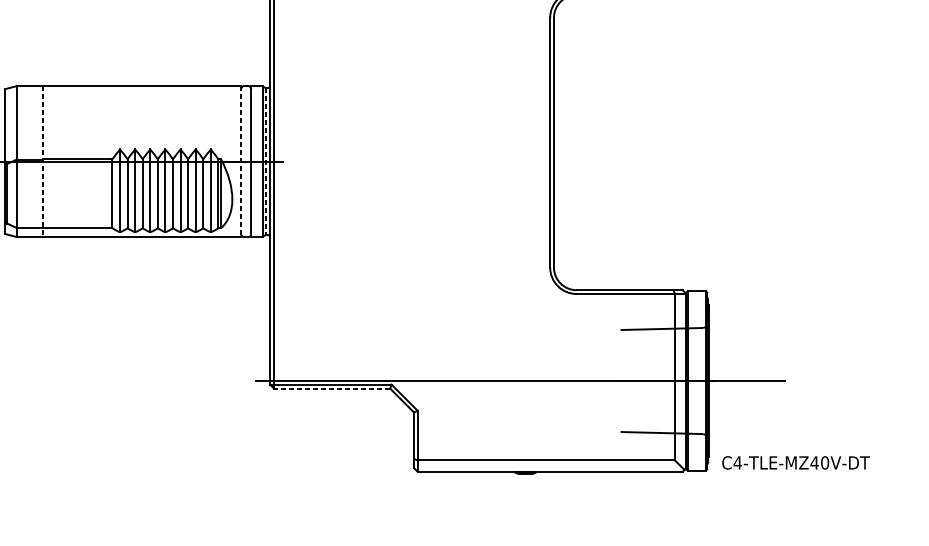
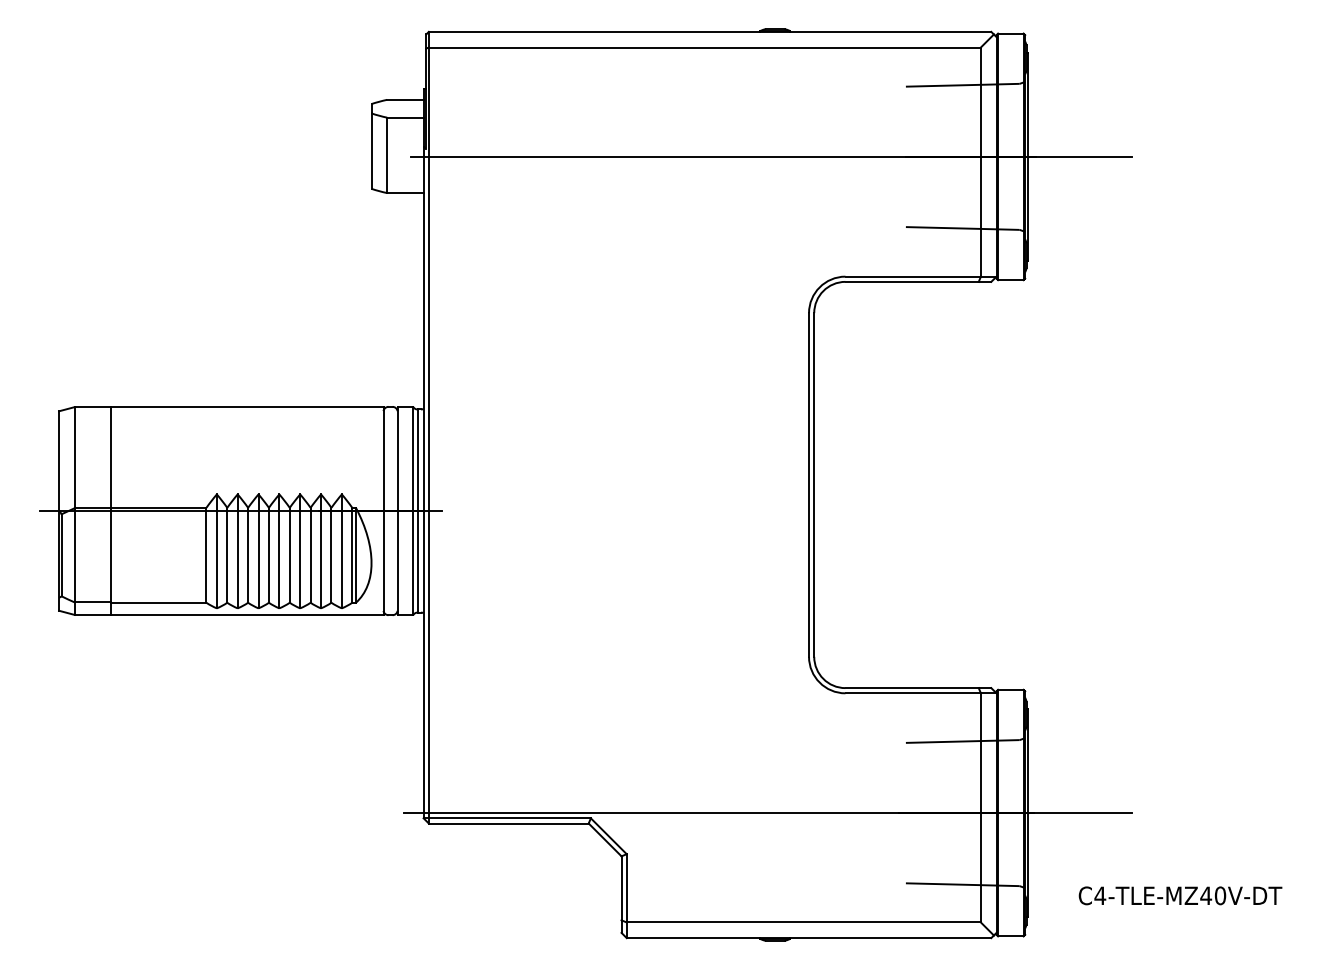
line: (43, 161) -> (111, 511), dashed -> solid
line: (241, 161) -> (383, 511), dashed -> solid
line: (266, 161) -> (418, 511), dashed -> solid
line: (331, 388) -> (508, 823), dashed -> solid
text: (796, 462) -> (1180, 895), moved

